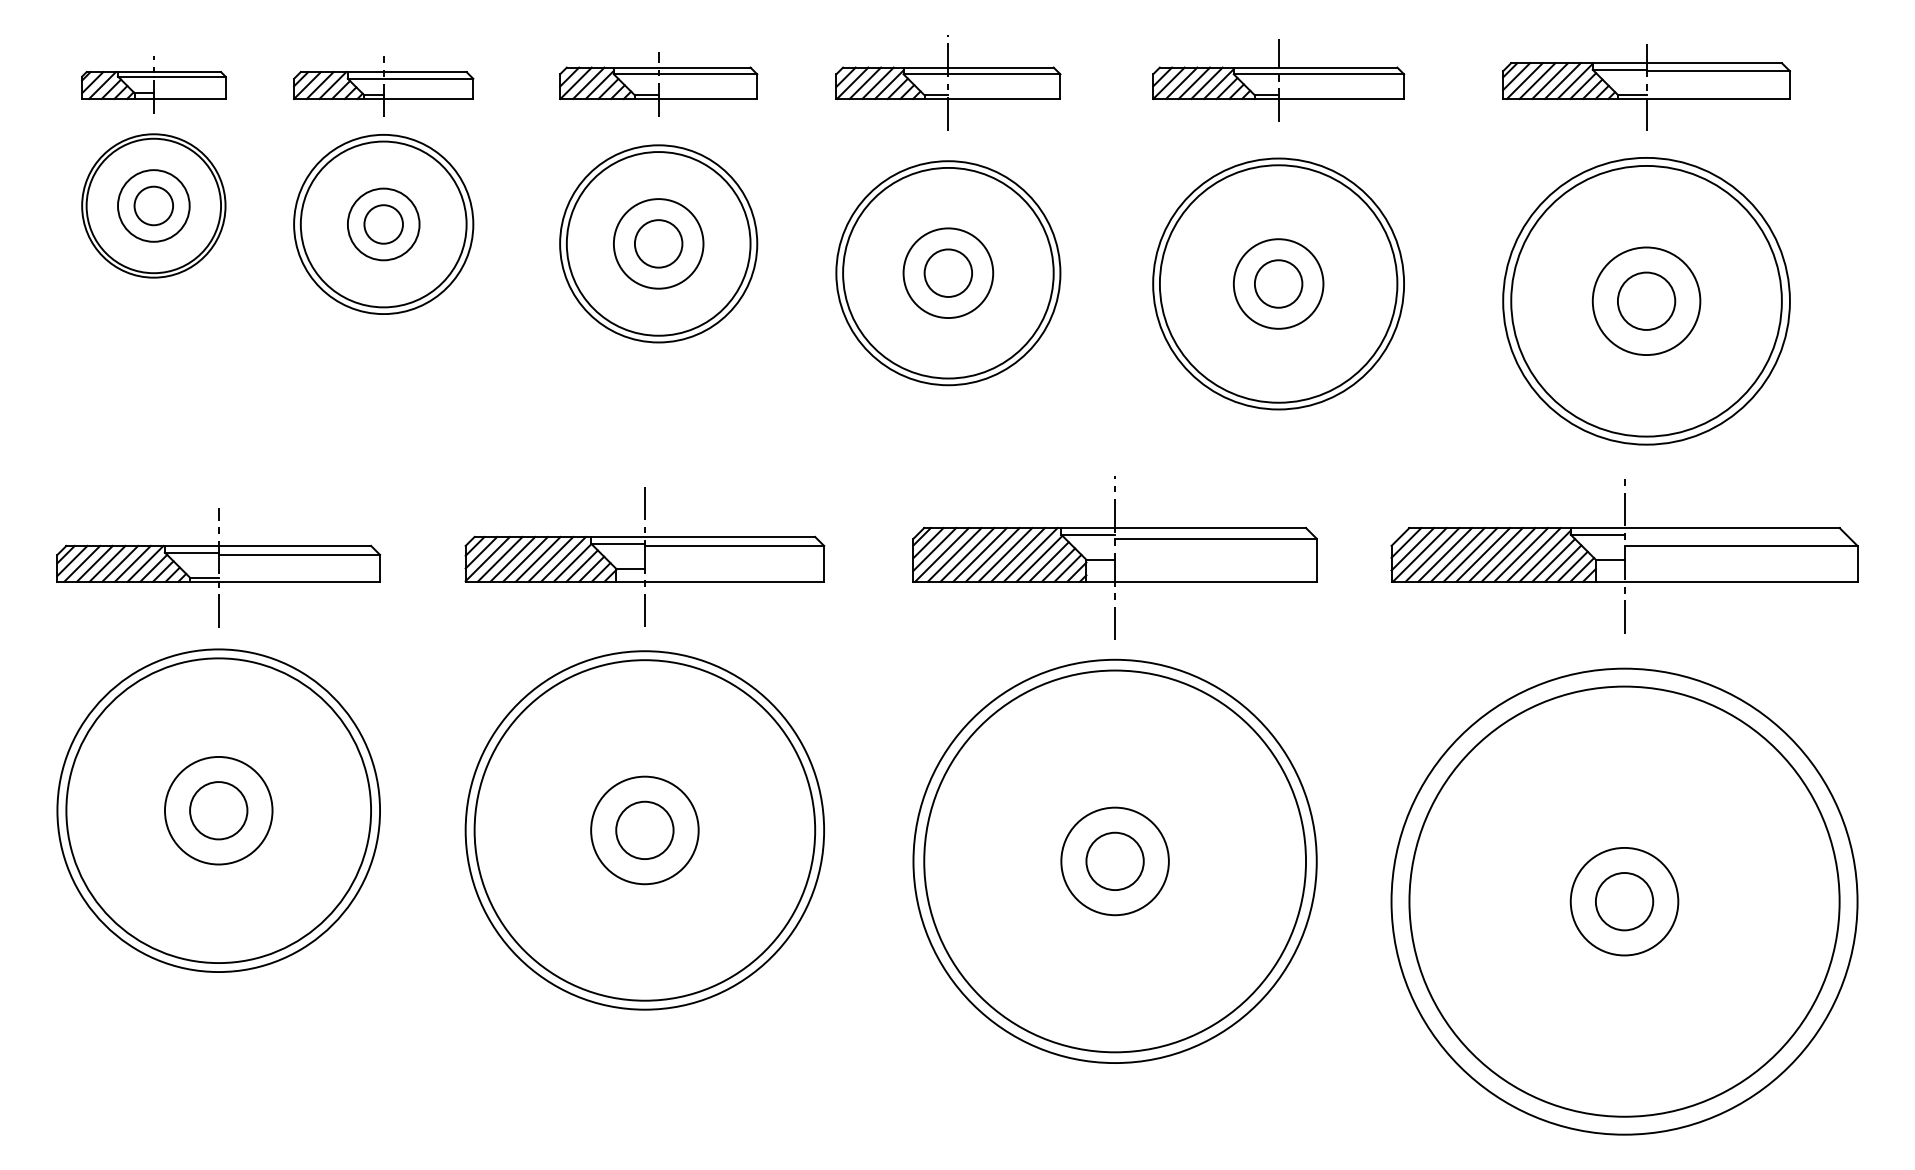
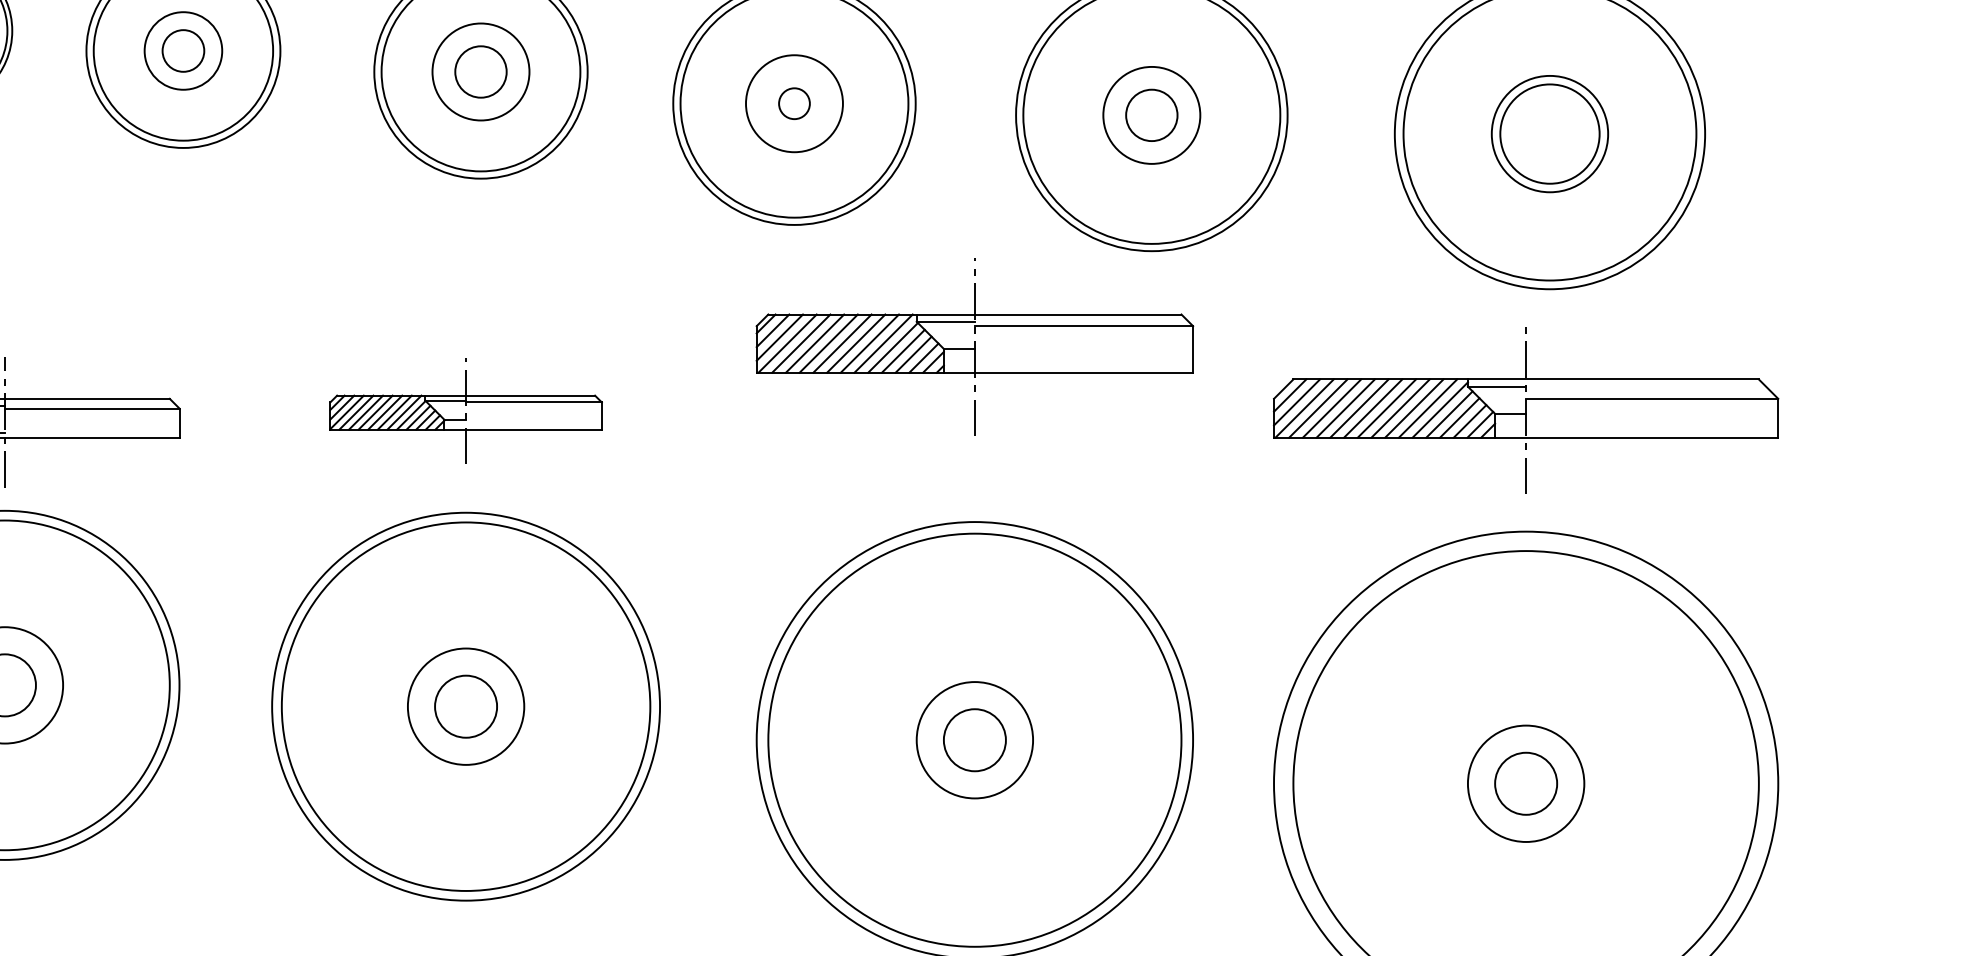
circle: (948, 272) -> (794, 102), size x0.6
circle: (1646, 300) -> (1549, 133), size x1.6
part: (644, 556) -> (465, 410), size x0.7
part: (1114, 557) -> (974, 346), moved

